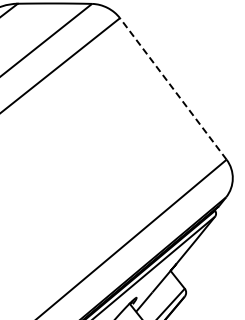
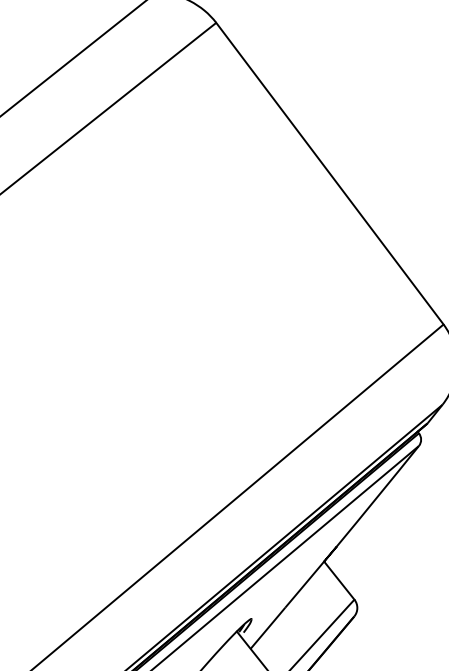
line: (173, 88) -> (330, 172), dashed -> solid

